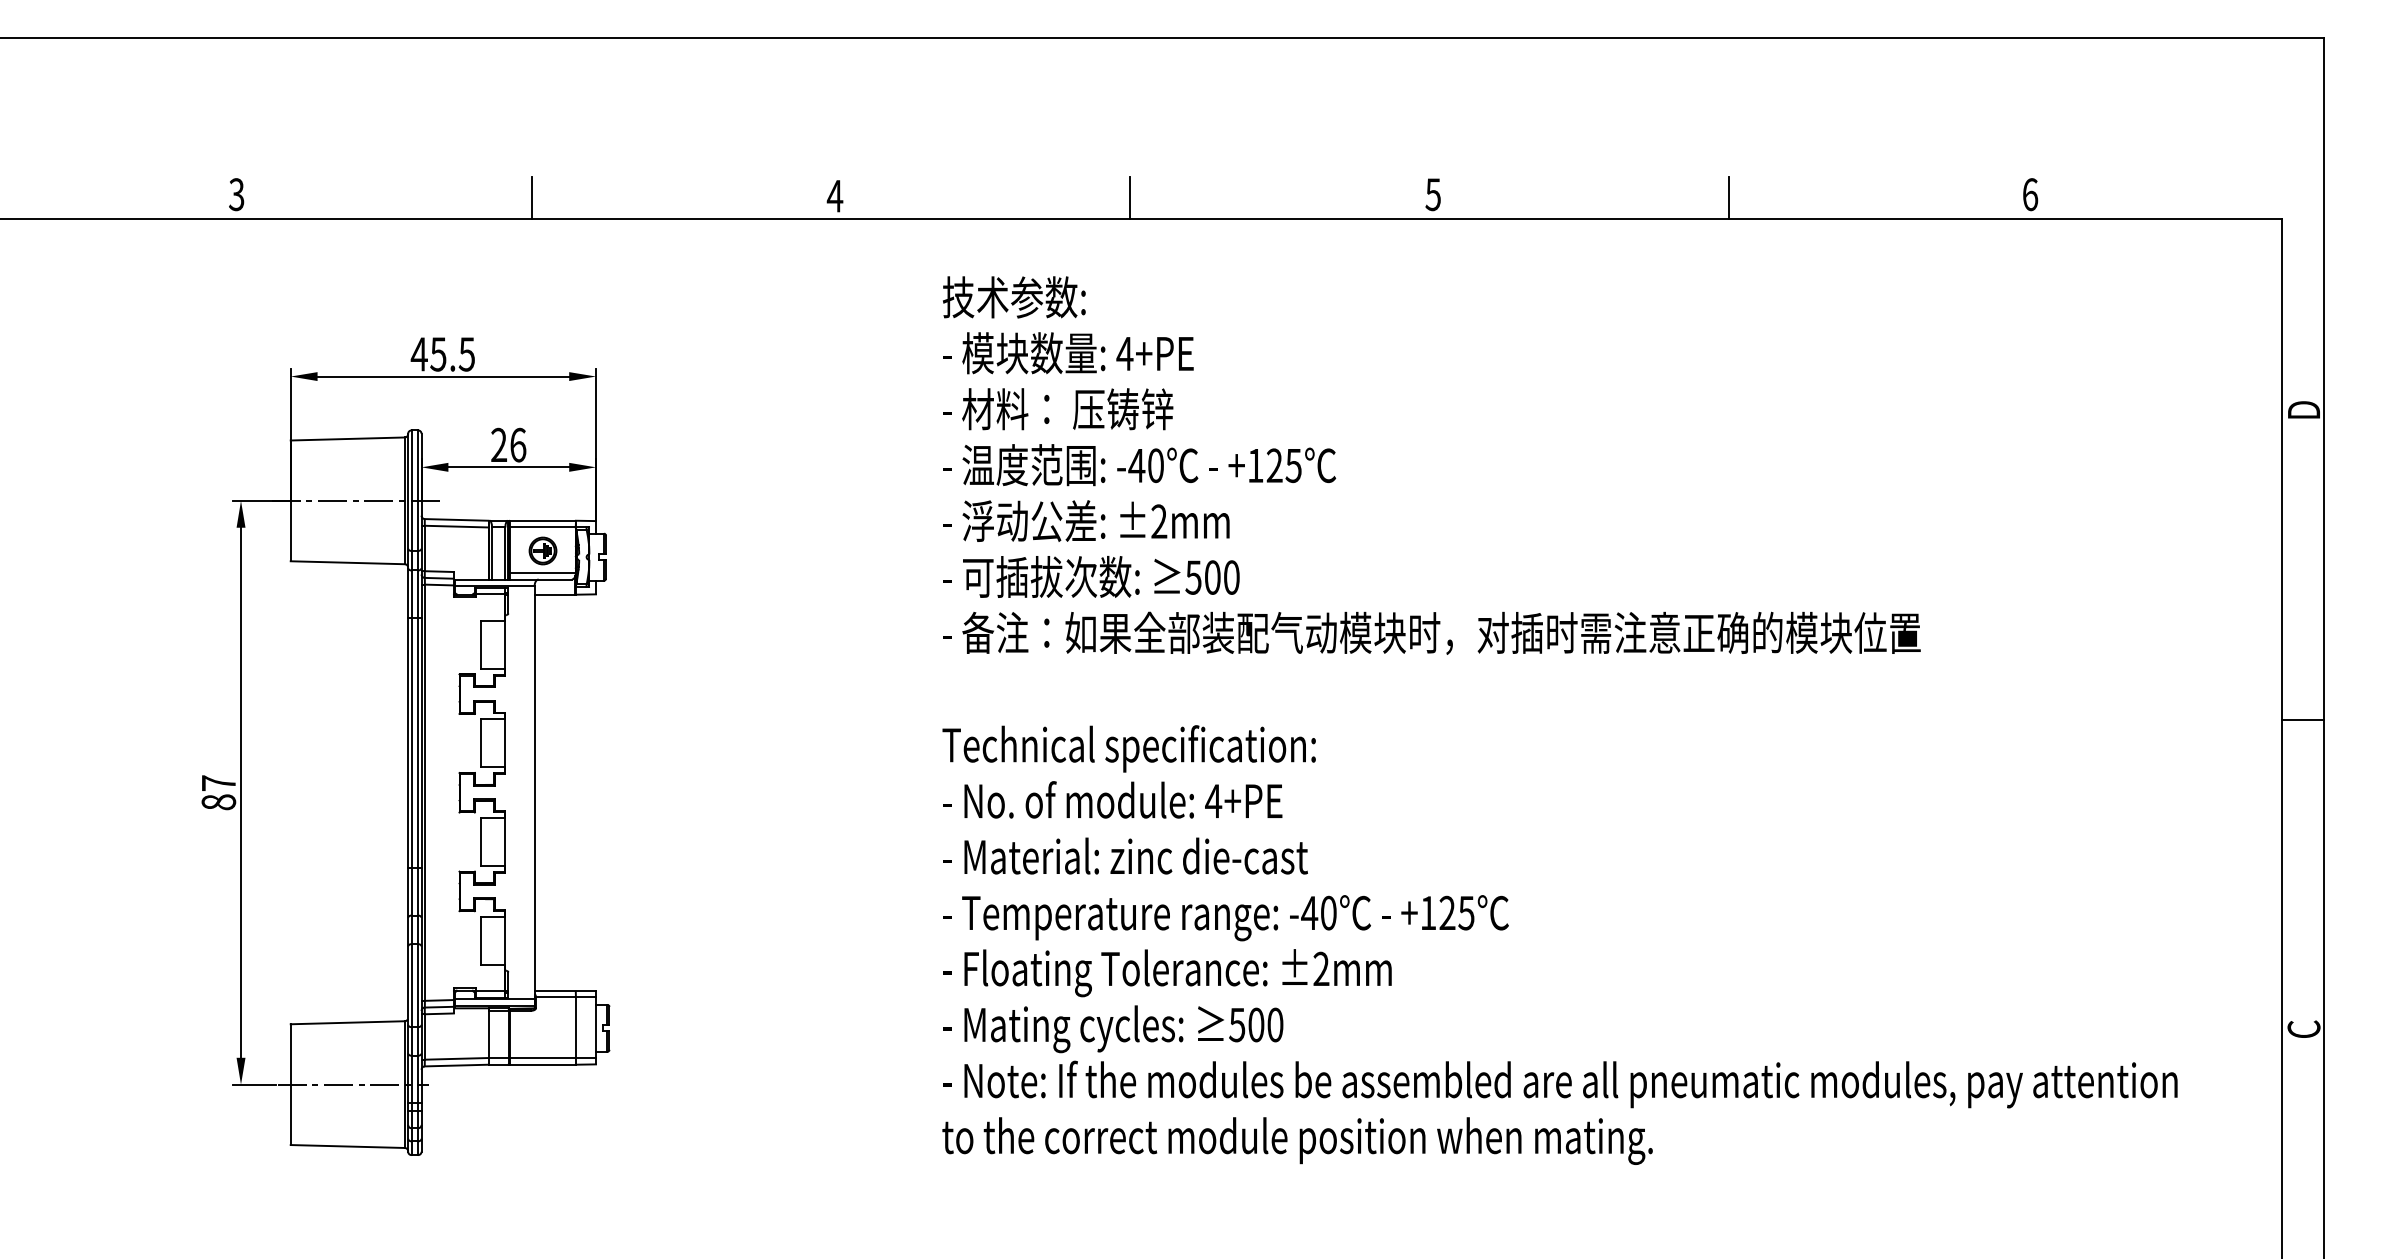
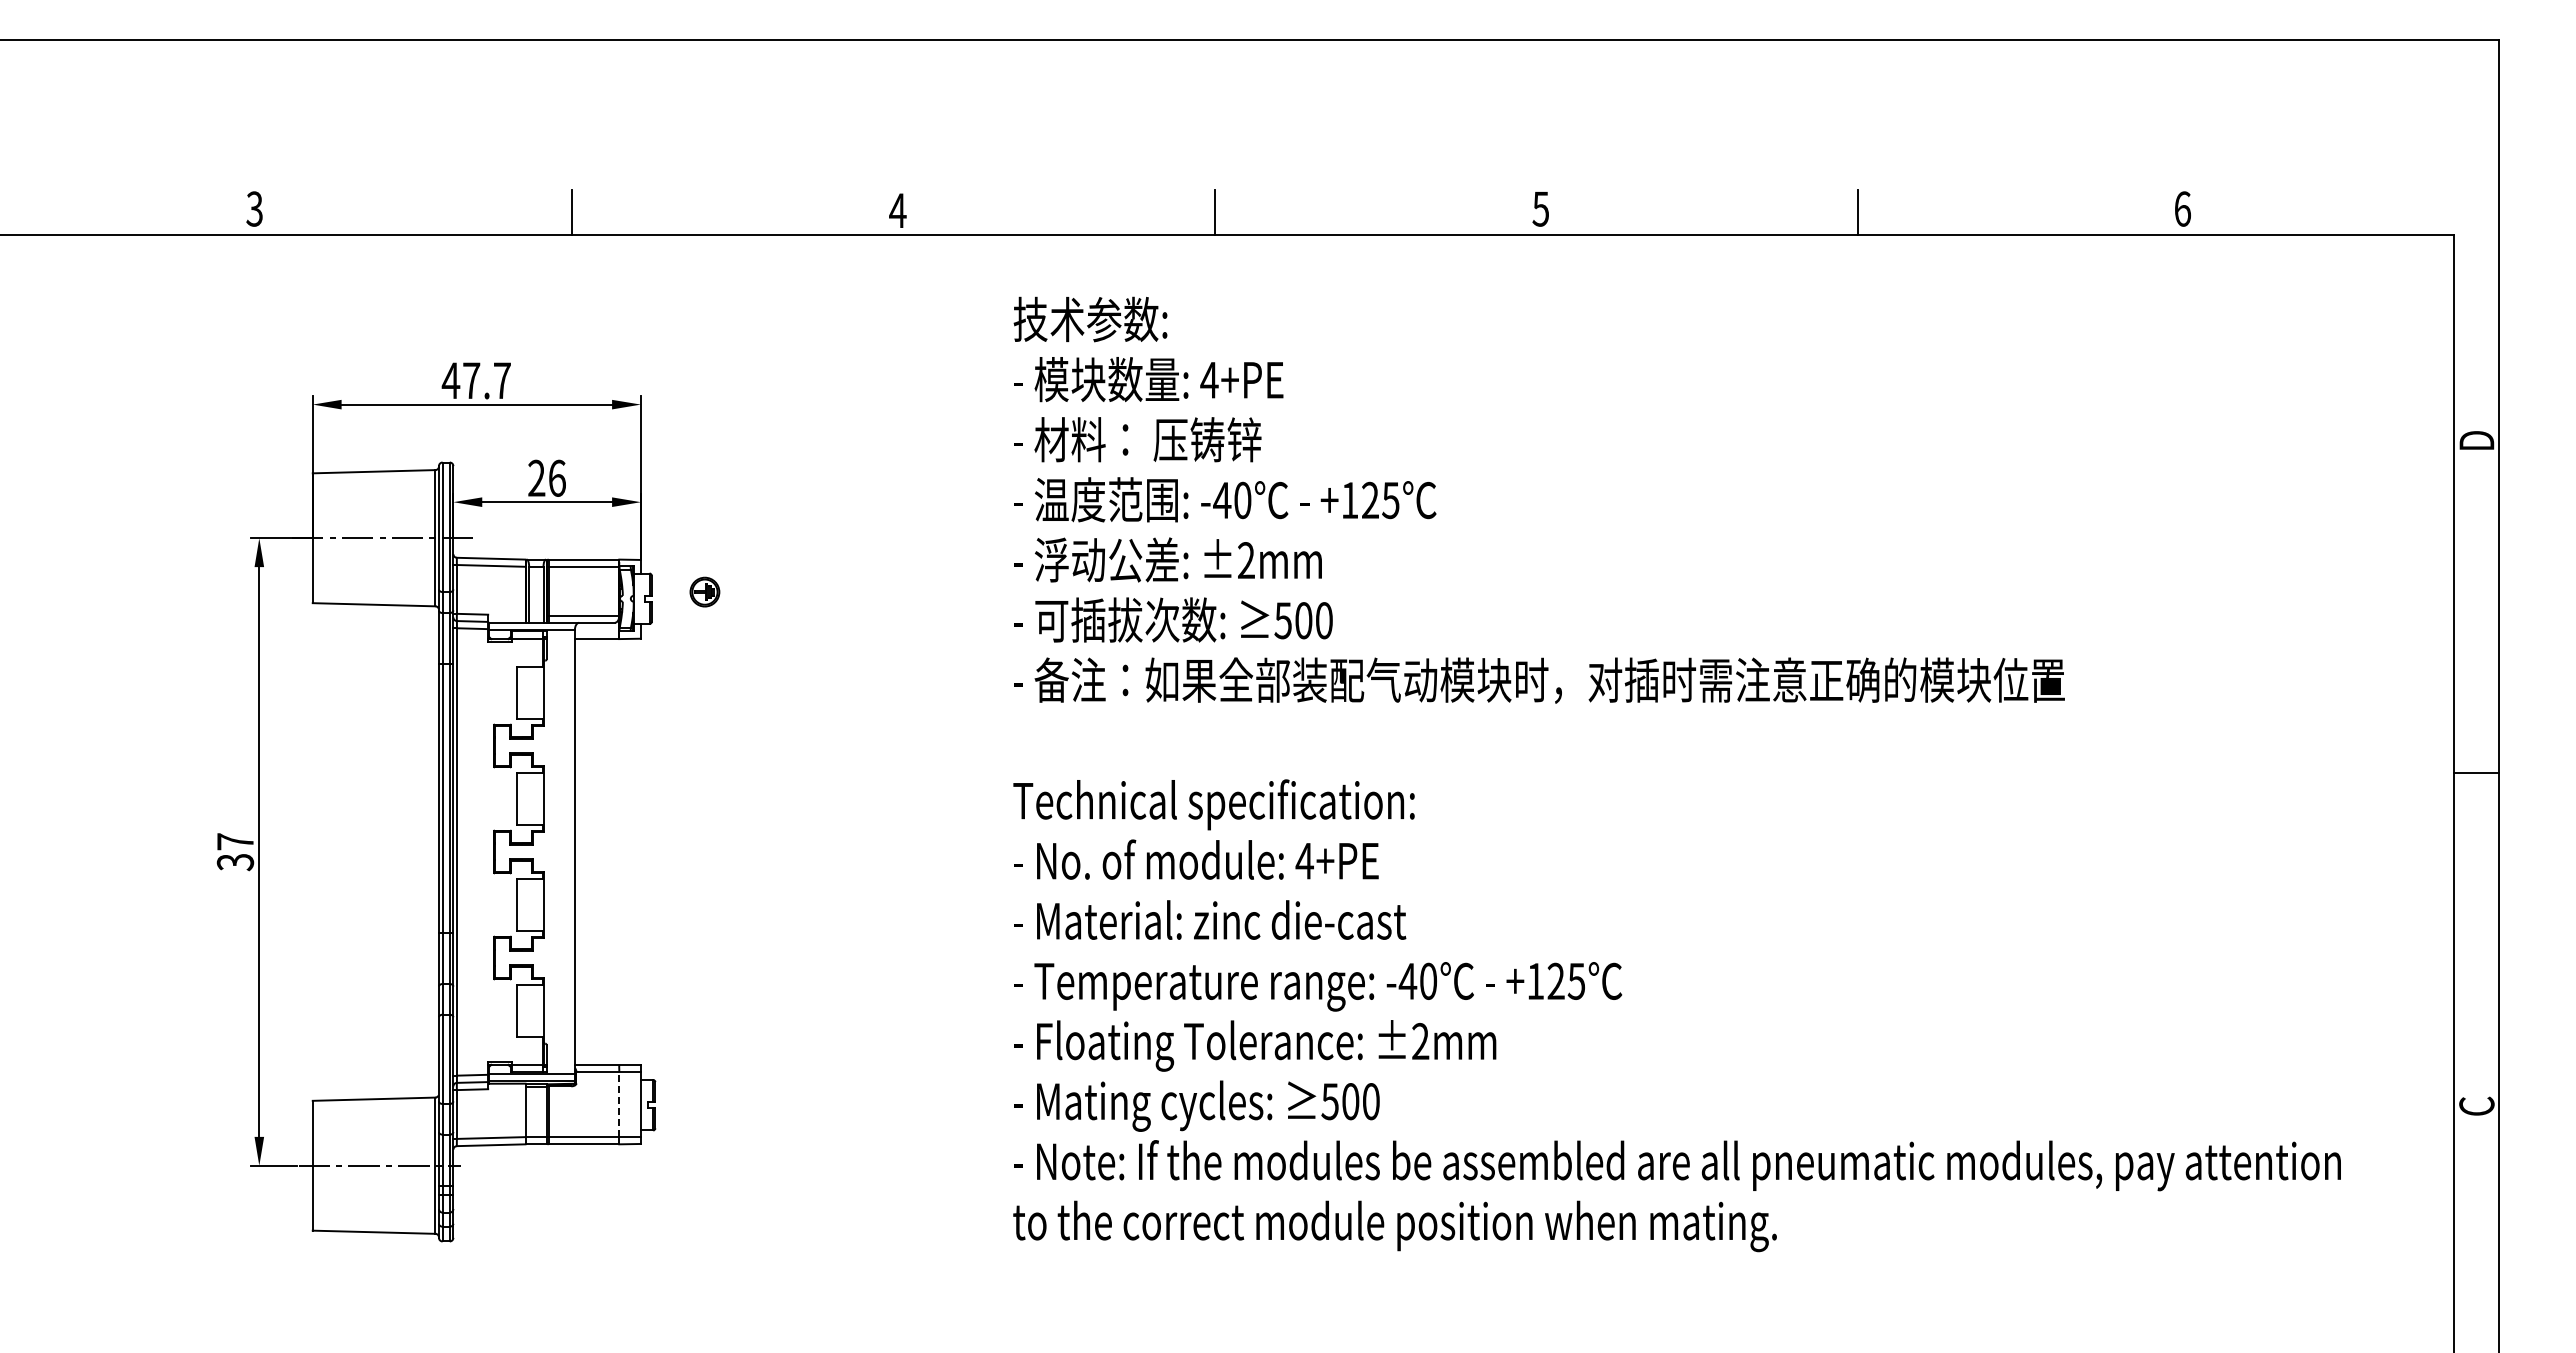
text: (452, 354) -> (486, 380), 45.5 -> 47.7
part: (542, 550) -> (704, 591), moved
text: (217, 802) -> (234, 862), 87 -> 37
line: (576, 1027) -> (619, 1104), solid -> dashed

